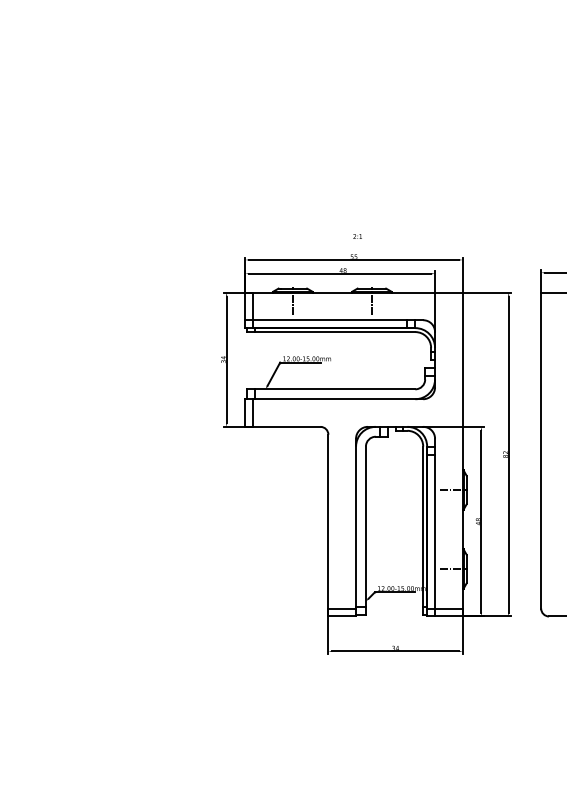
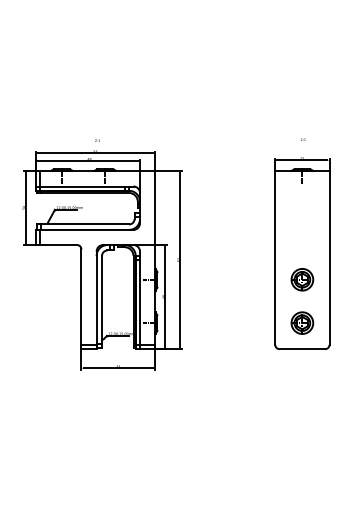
part: (366, 444) -> (102, 254), moved

